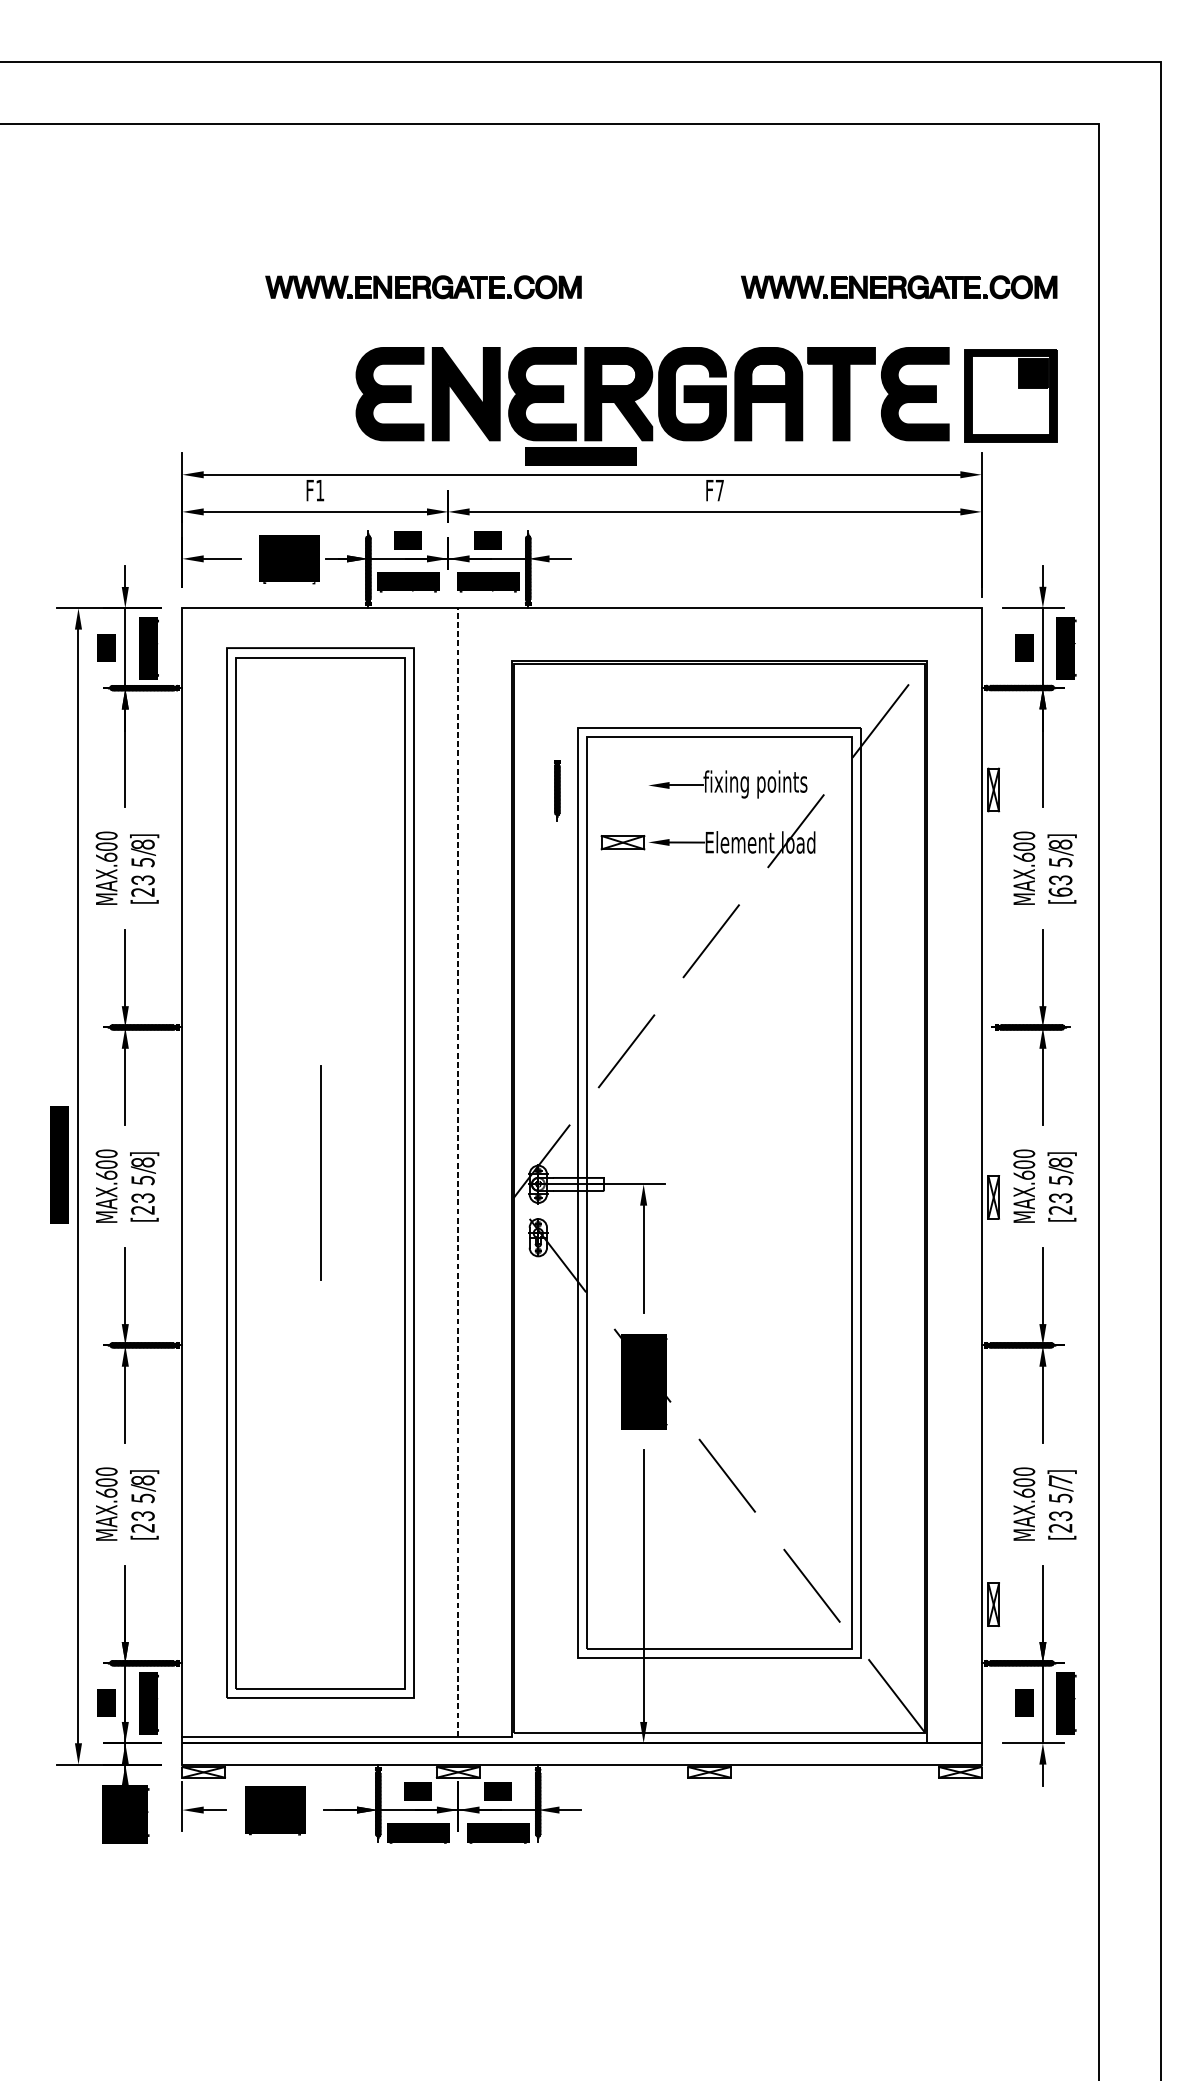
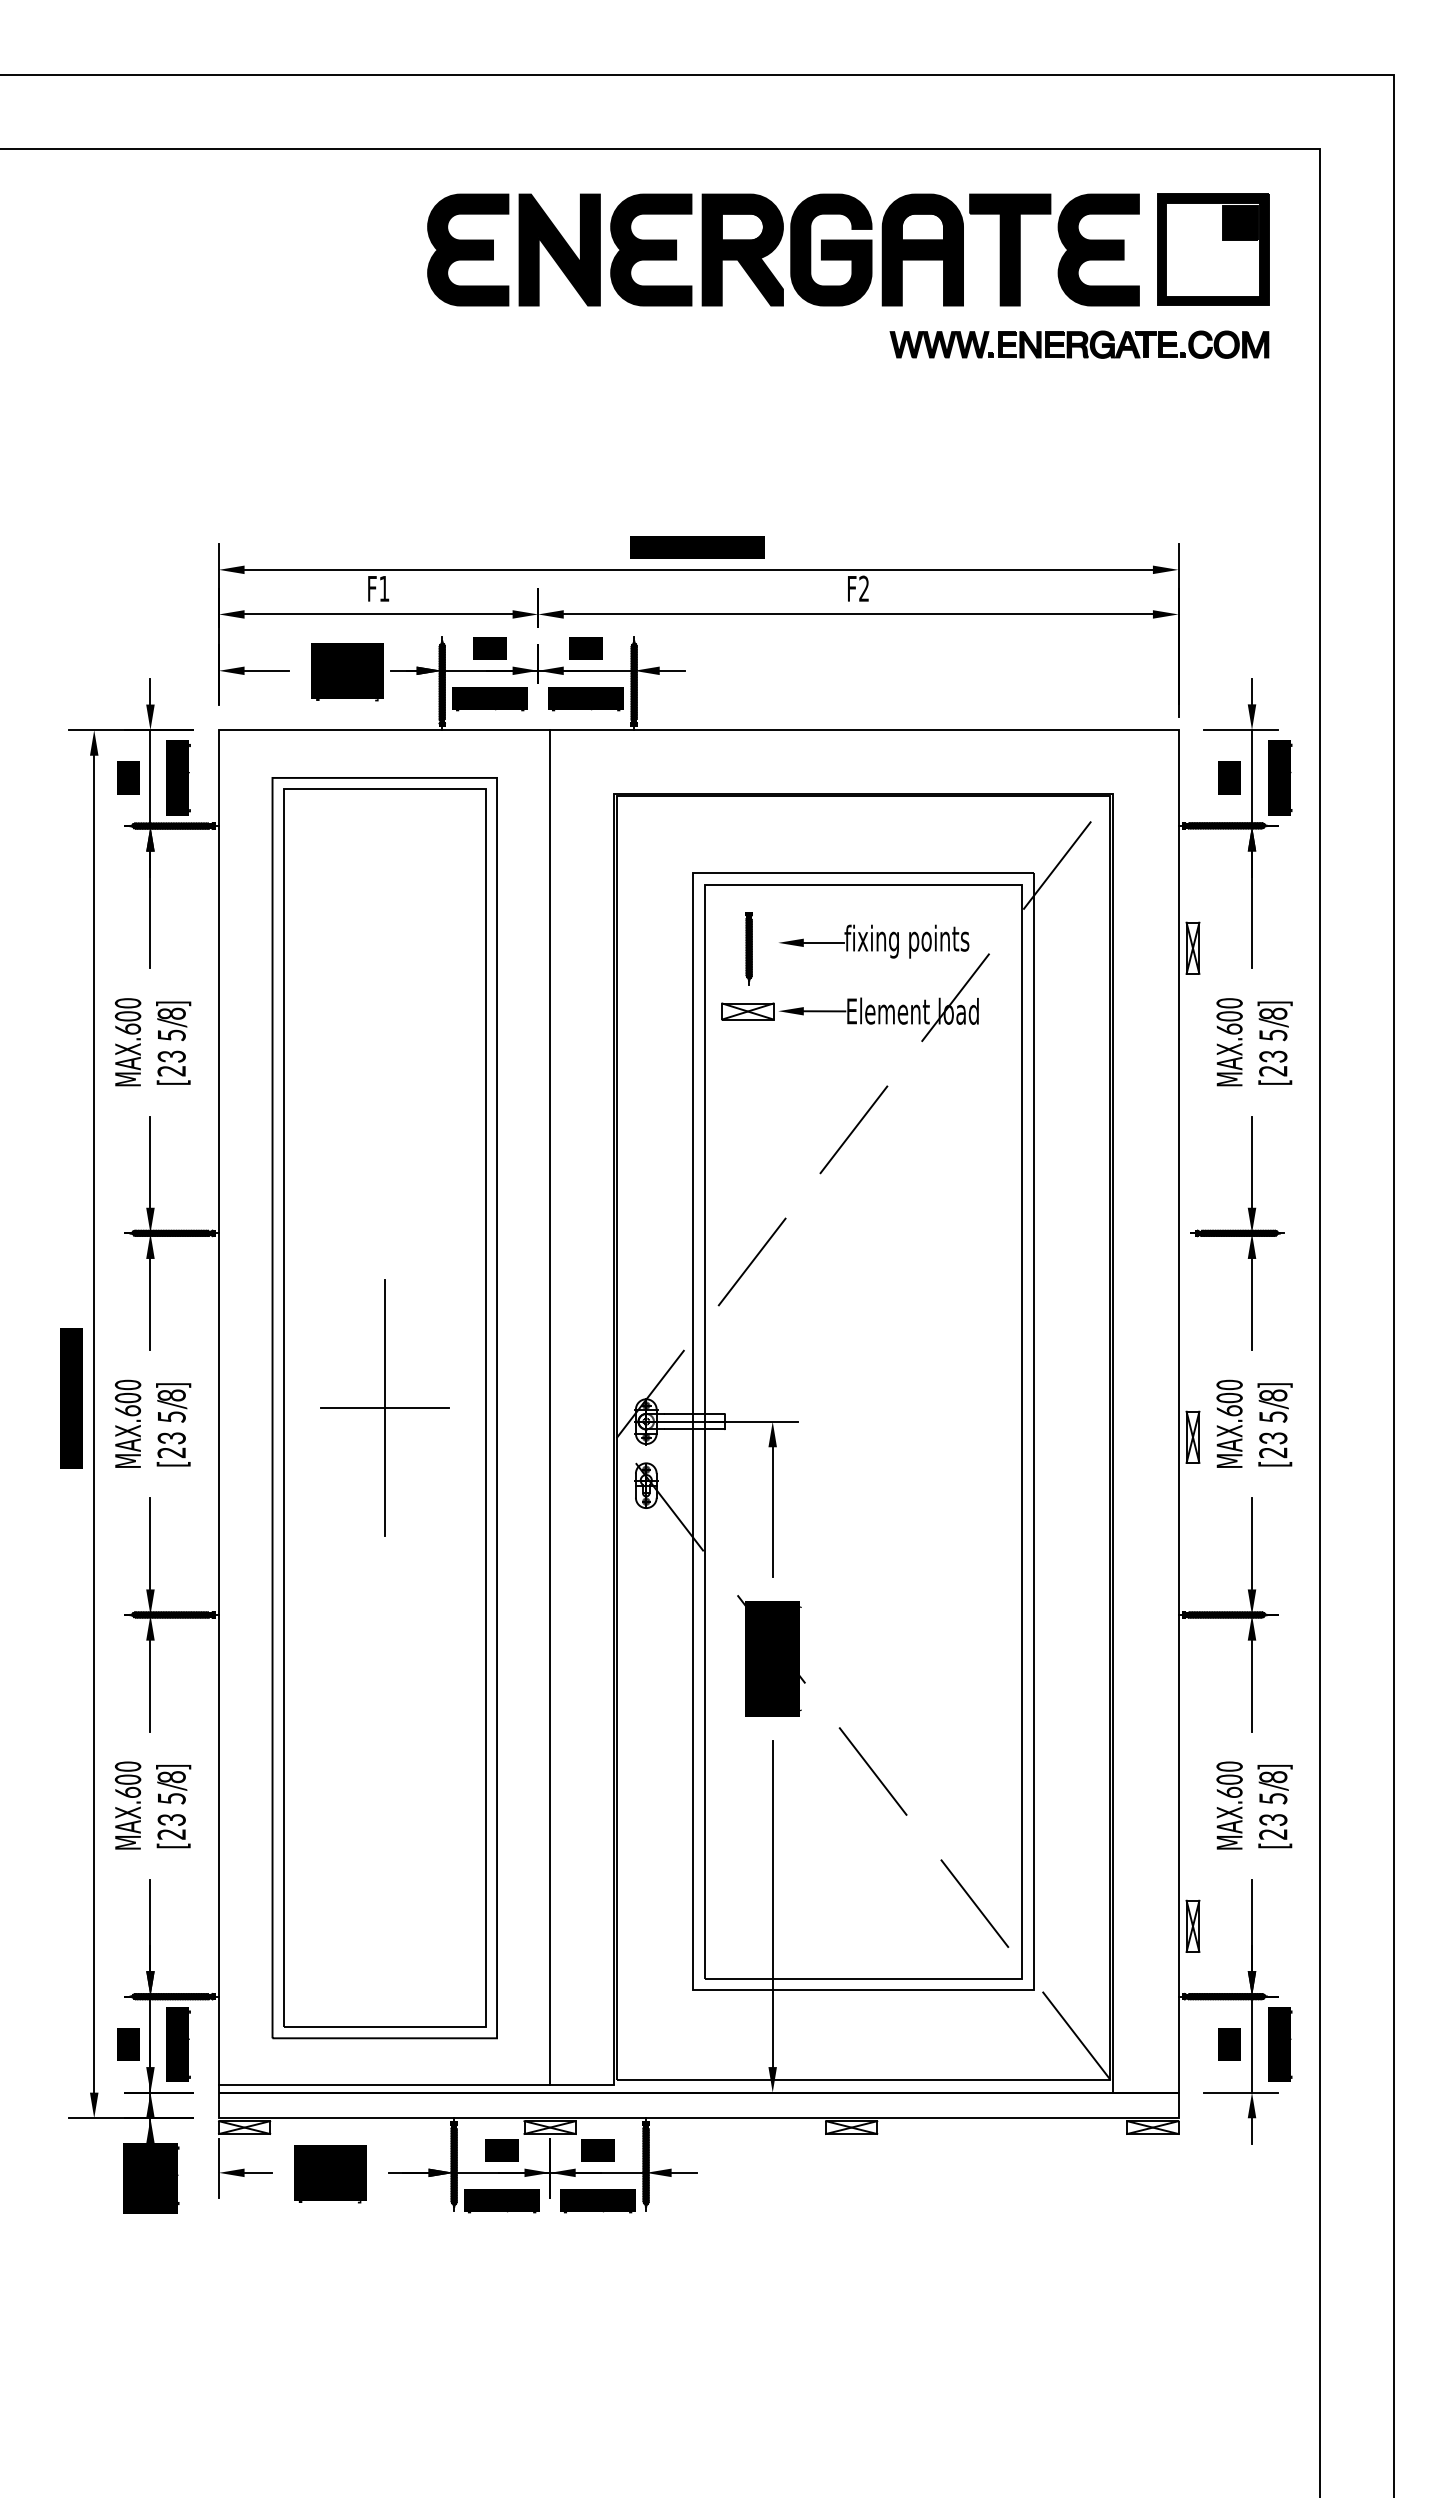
part: (423, 287) -> (508, 344), removed
part: (648, 390) -> (778, 245), moved
part: (1010, 395) -> (1213, 249), moved
text: (719, 490) -> (863, 588), F7 -> F2
part: (556, 790) -> (748, 948), moved
text: (1060, 891) -> (1273, 1070), [6 -> [2
line: (458, 1171) -> (550, 1406), dashed -> solid
line: (320, 1173) -> (384, 1408), added
text: (1060, 1479) -> (1273, 1776), 7 -> 8

